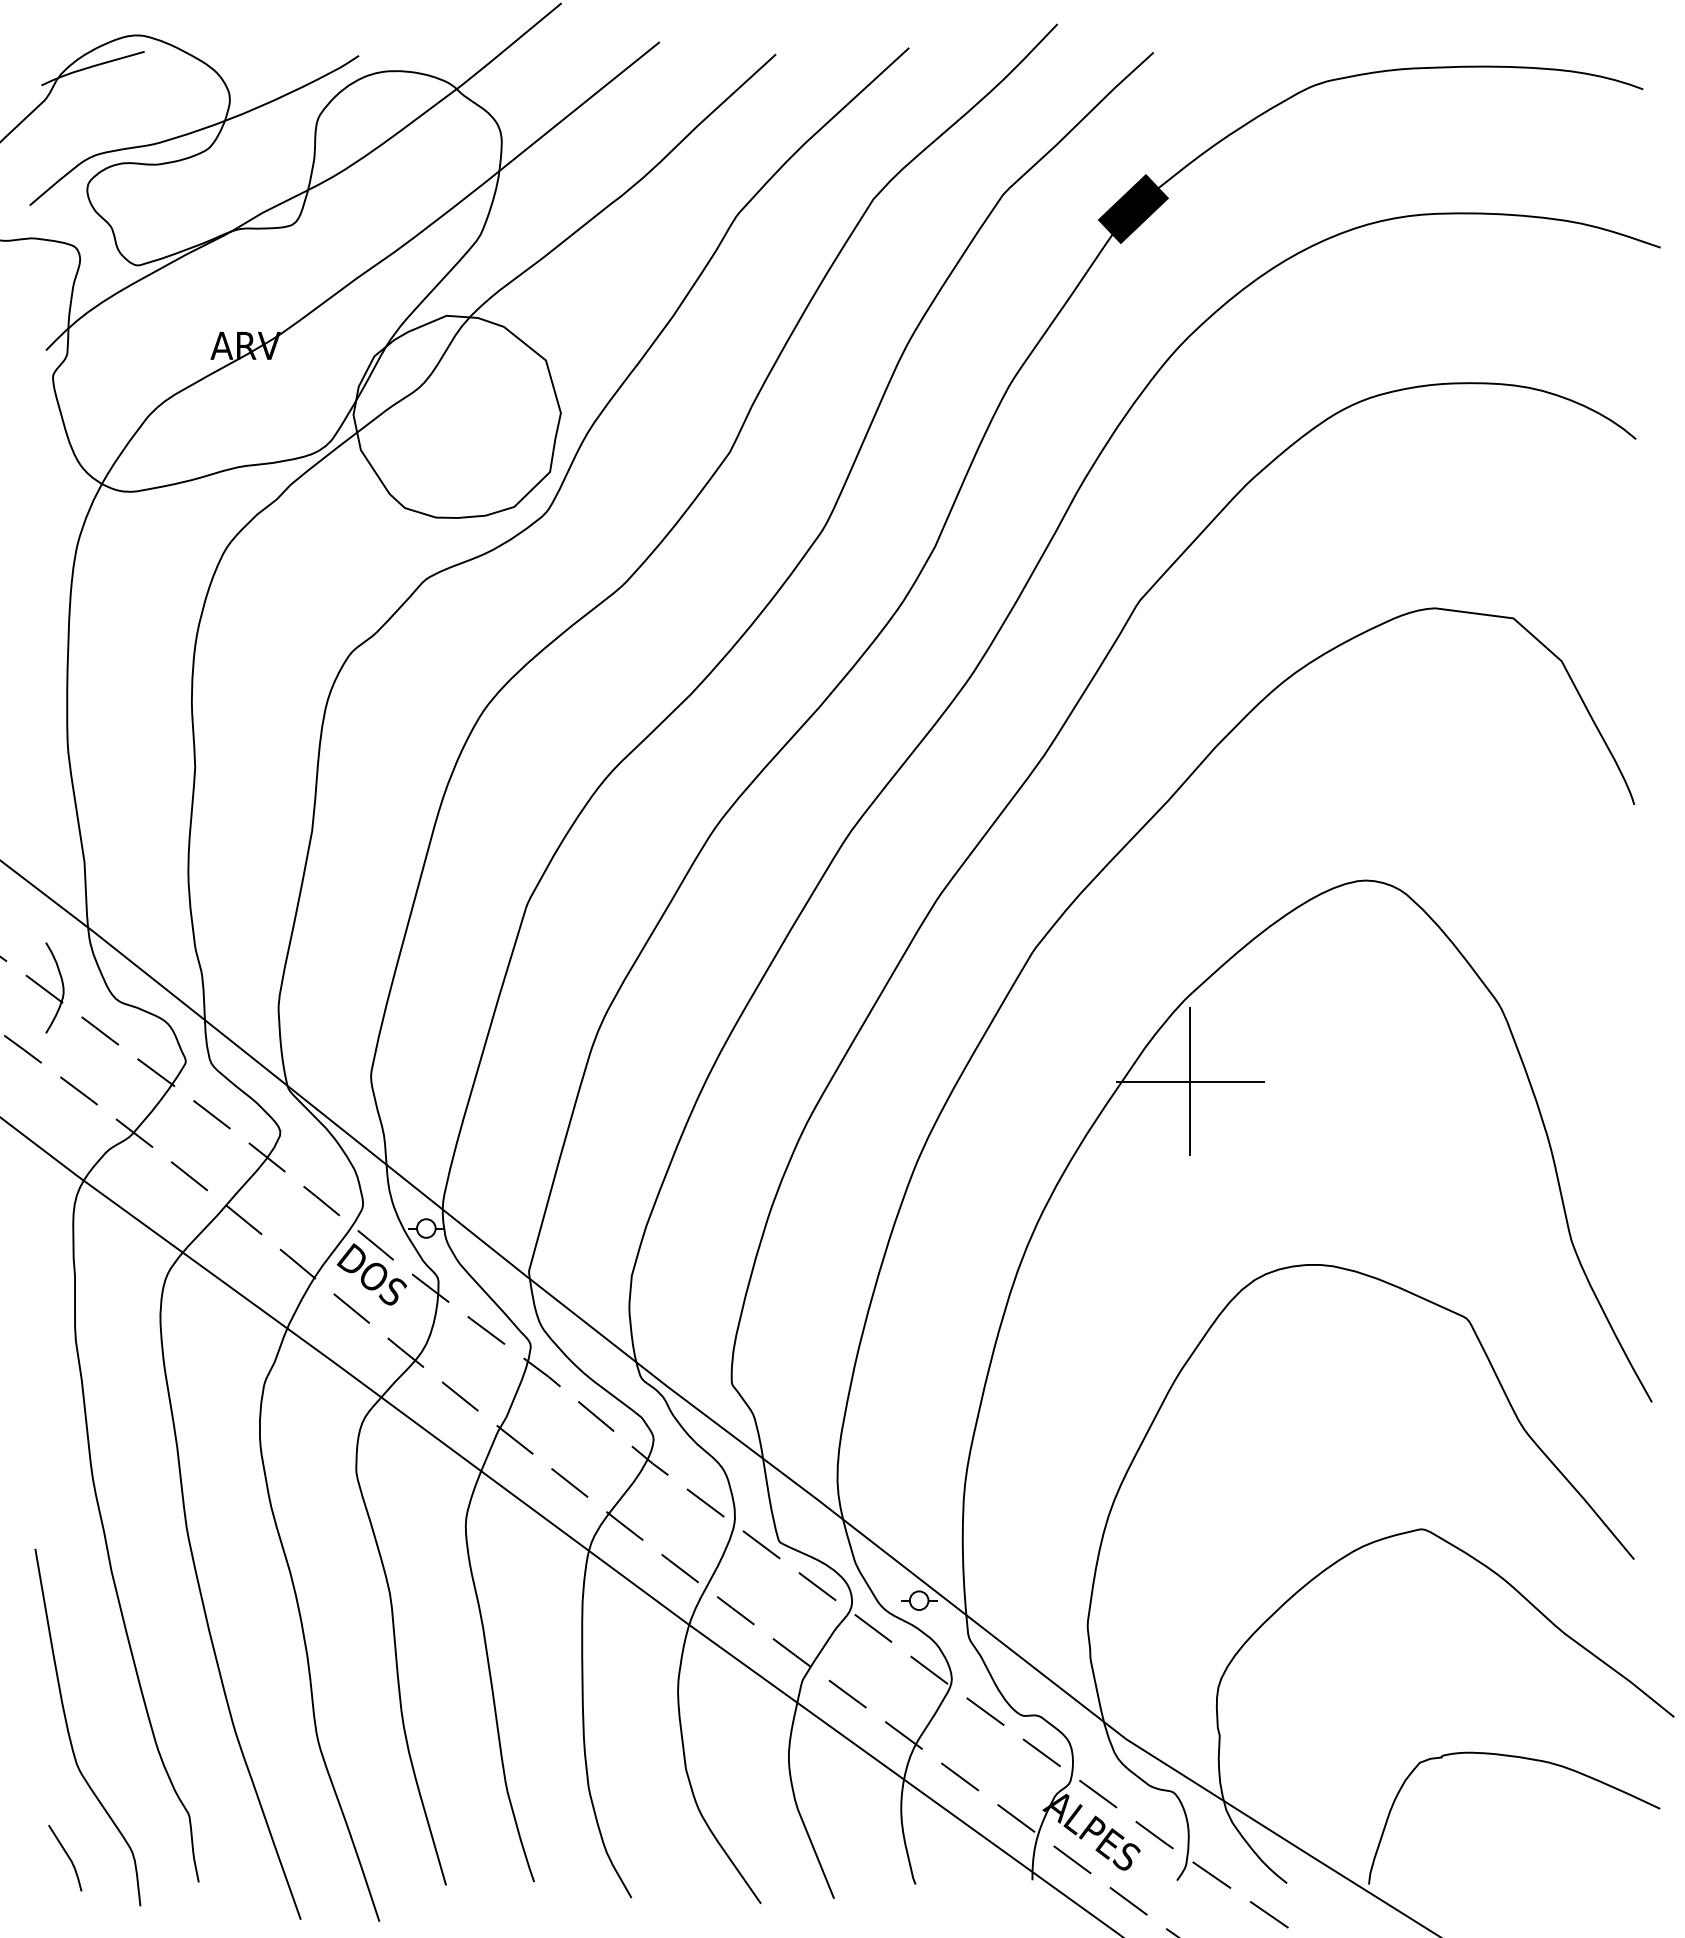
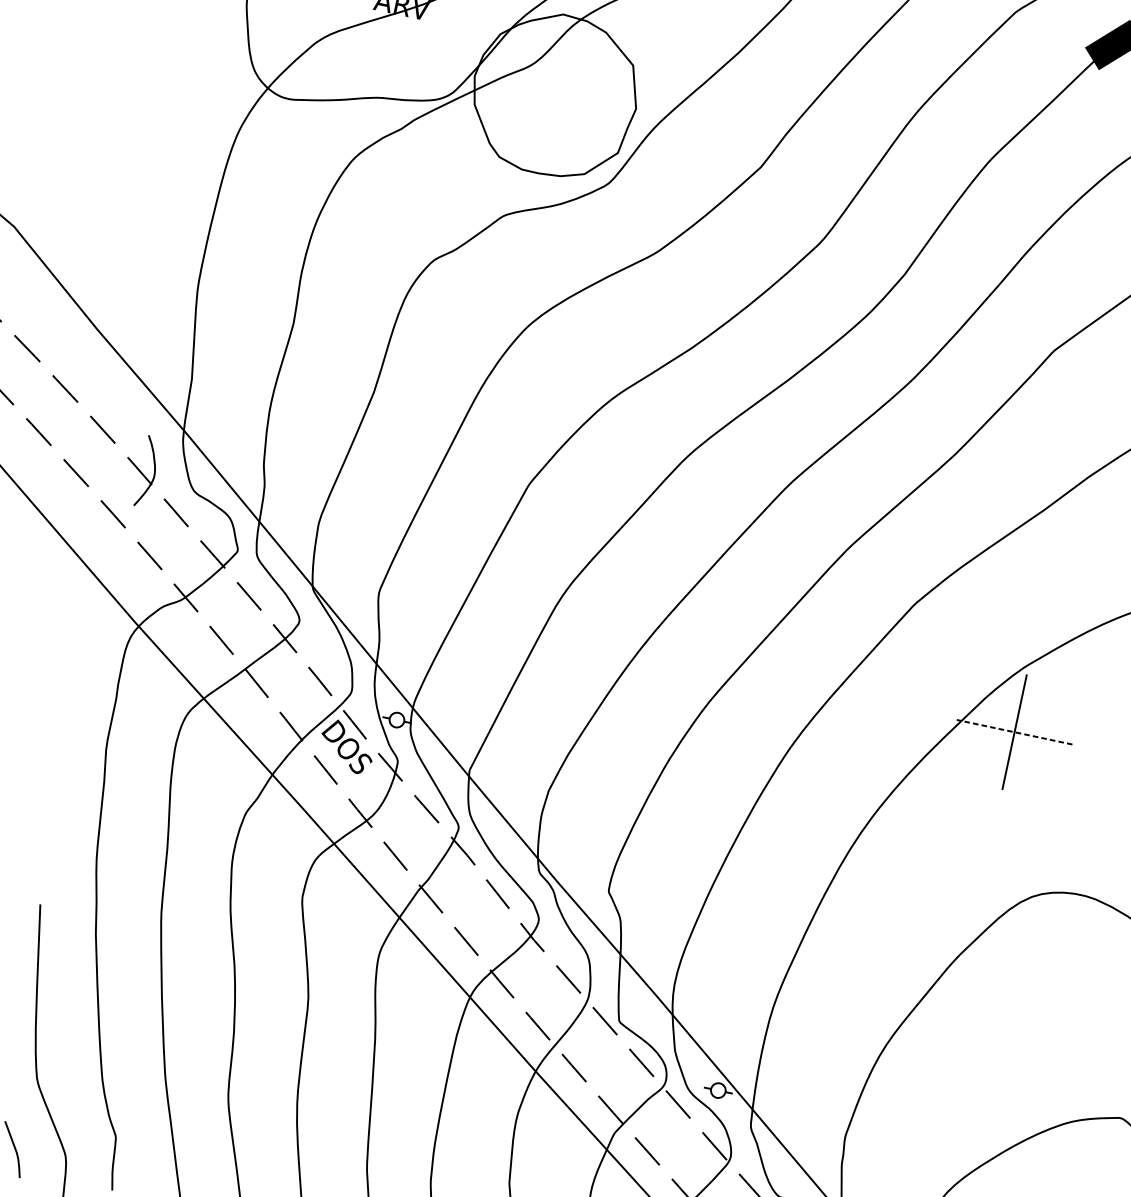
line: (1189, 1081) -> (1014, 731), solid -> dashed

